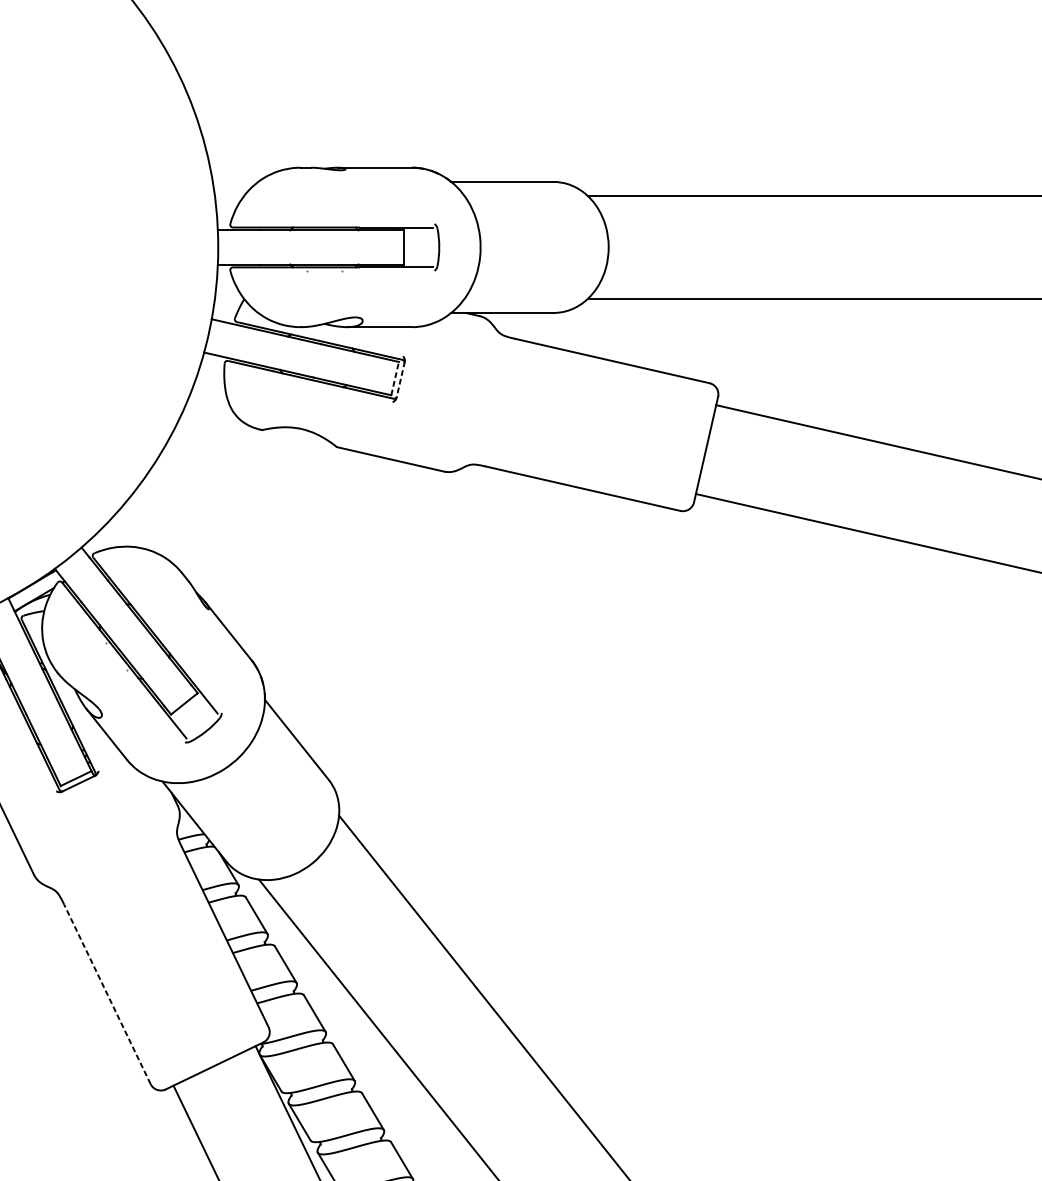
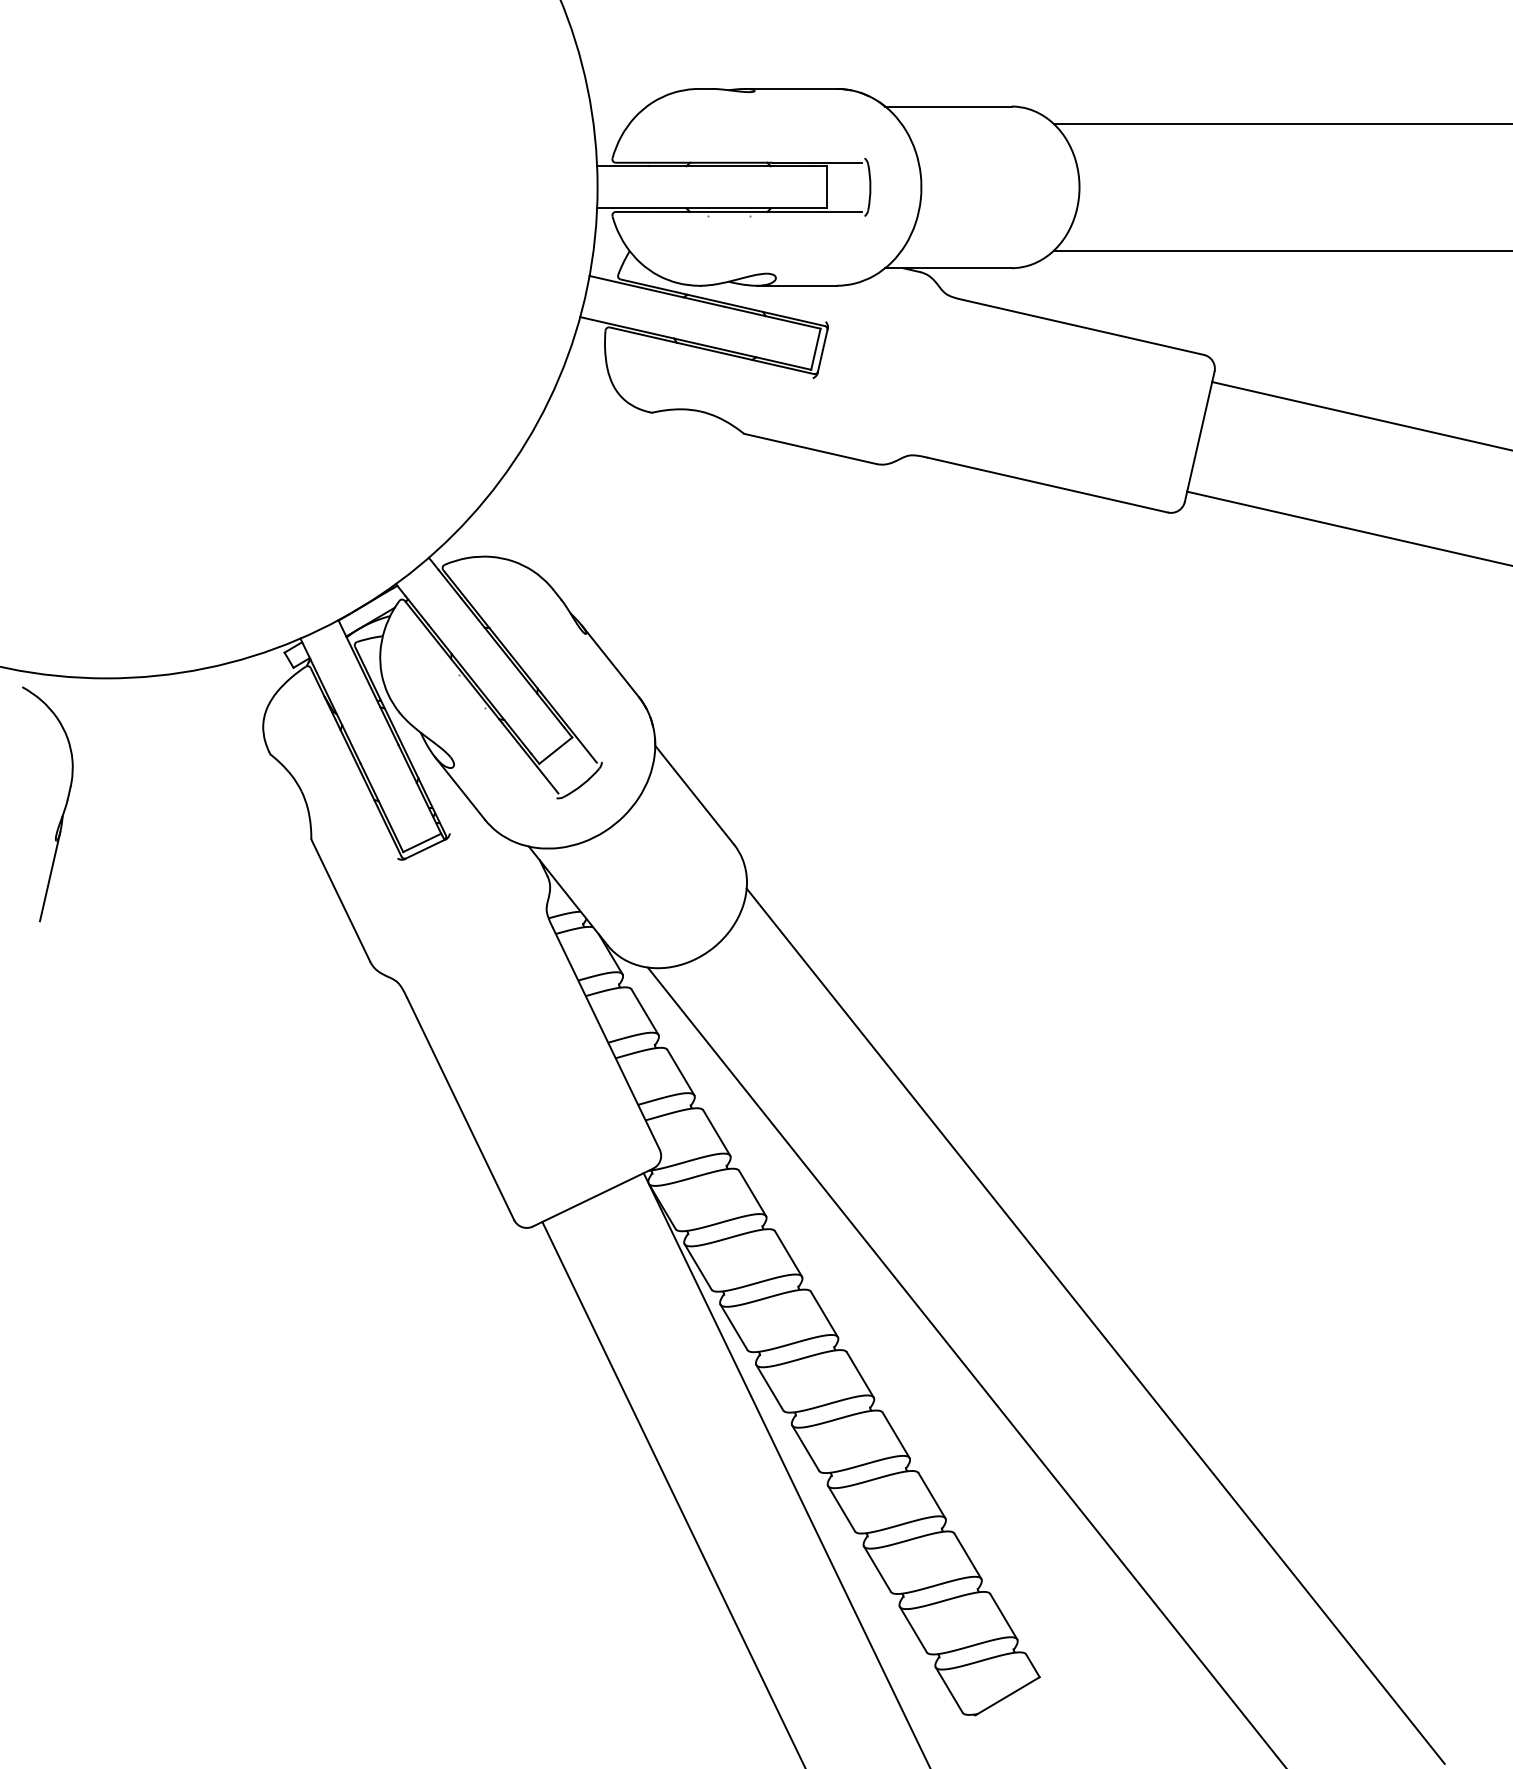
line: (395, 378) -> (816, 348), dashed -> solid
line: (400, 380) -> (822, 351), dashed -> solid
line: (107, 993) -> (460, 1108), dashed -> solid

